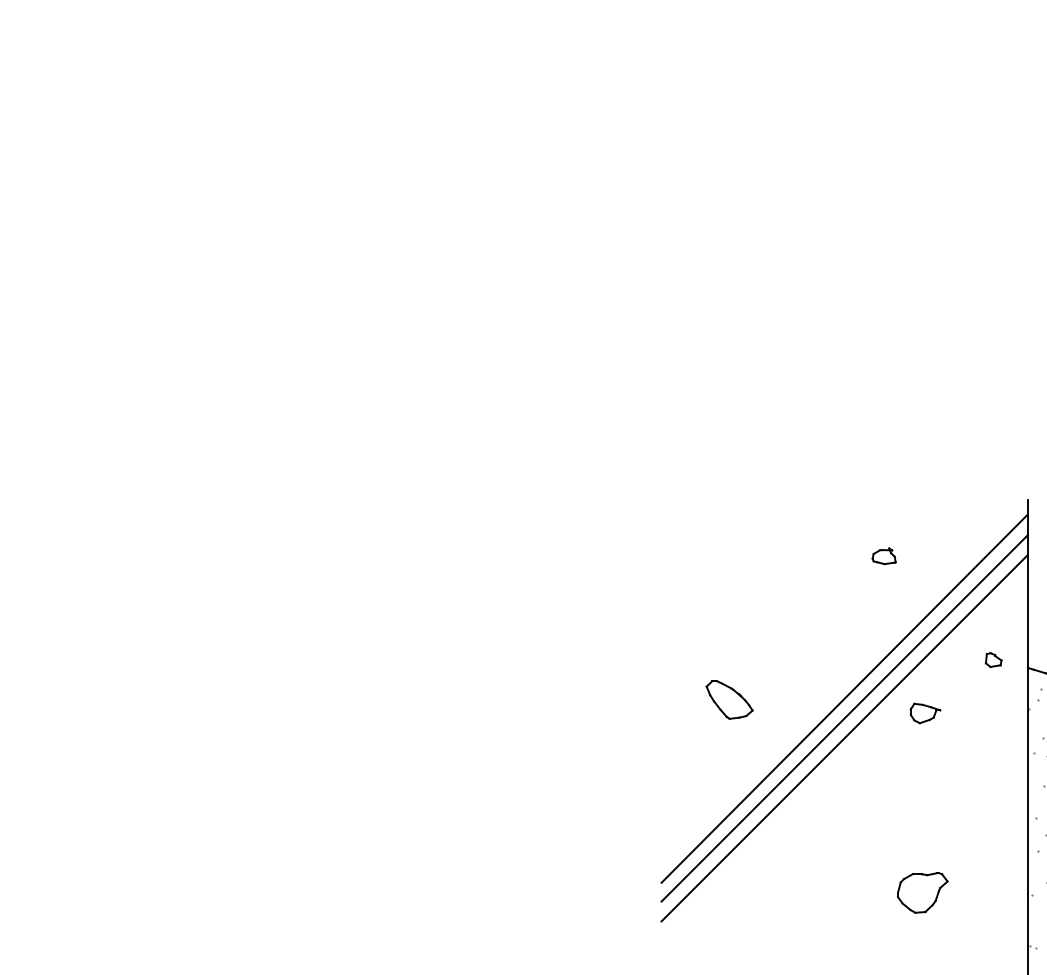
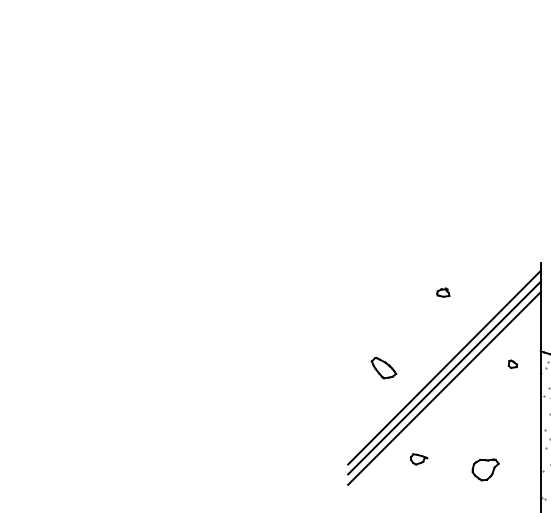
part: (884, 555) -> (443, 292), moved
part: (992, 658) -> (512, 363), moved
part: (926, 713) -> (419, 459), moved

